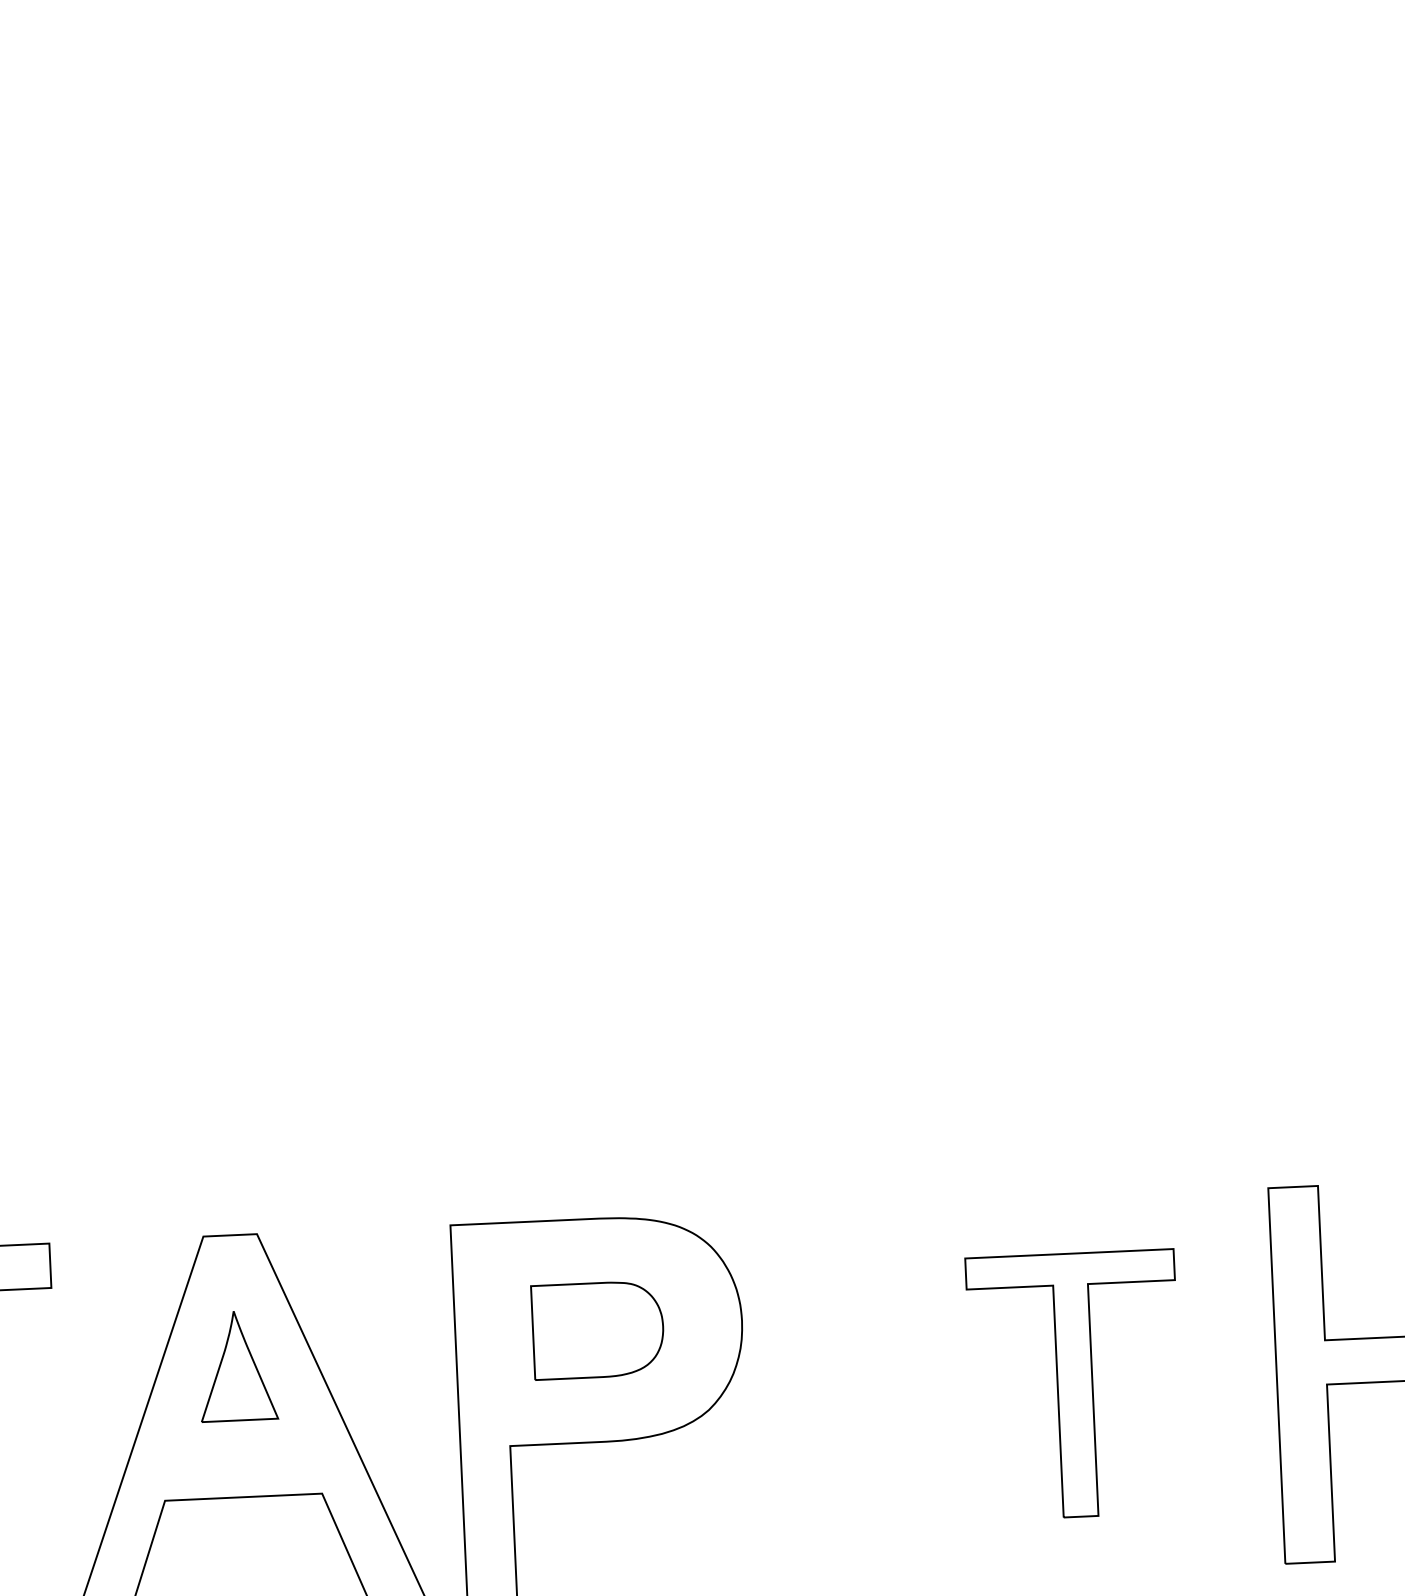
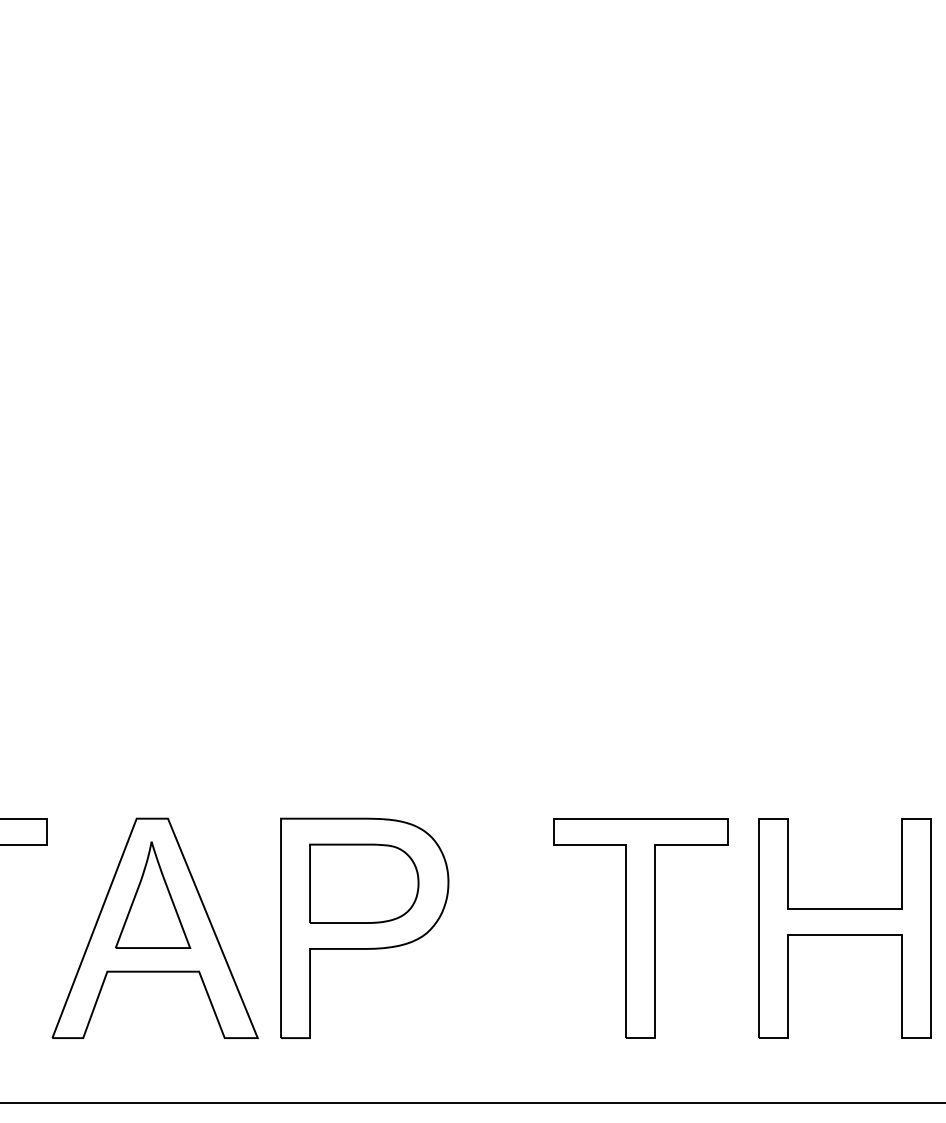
part: (598, 1329) -> (364, 883), size x1.43
part: (238, 1365) -> (153, 894), size x1.67
part: (1074, 1385) -> (640, 928), size x1.43

